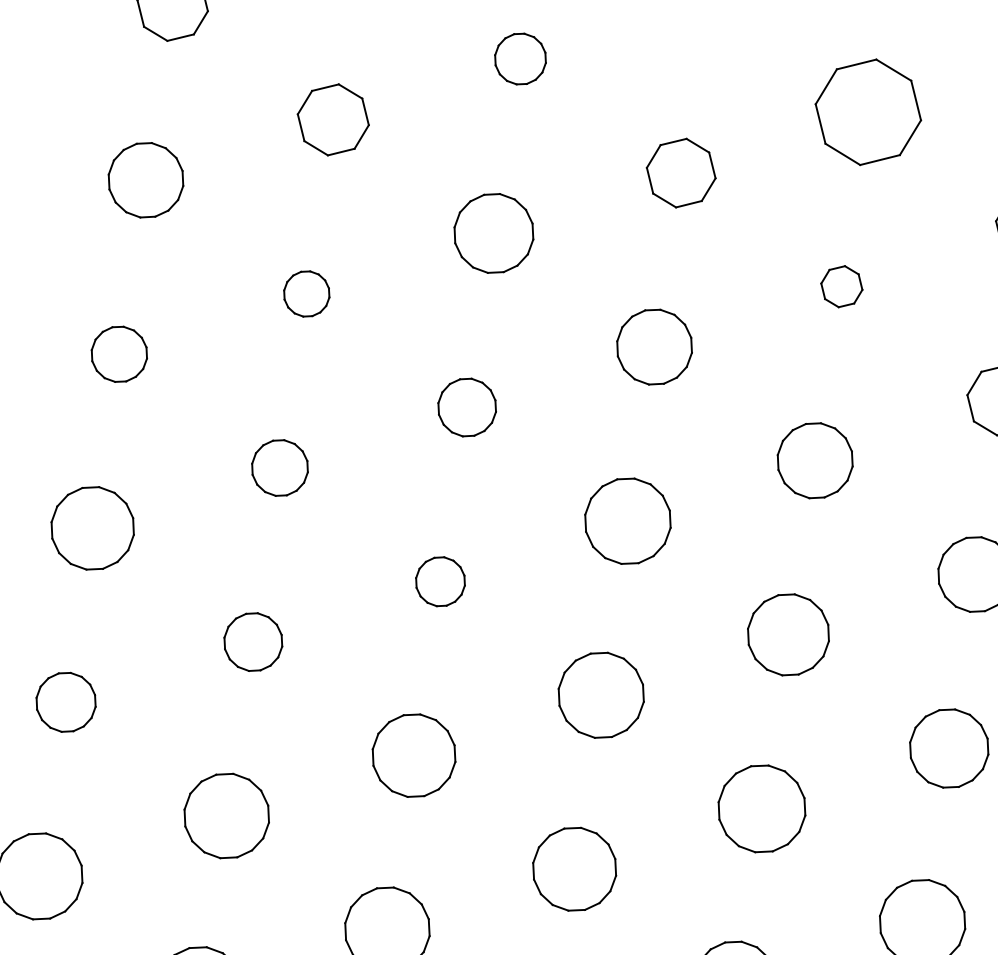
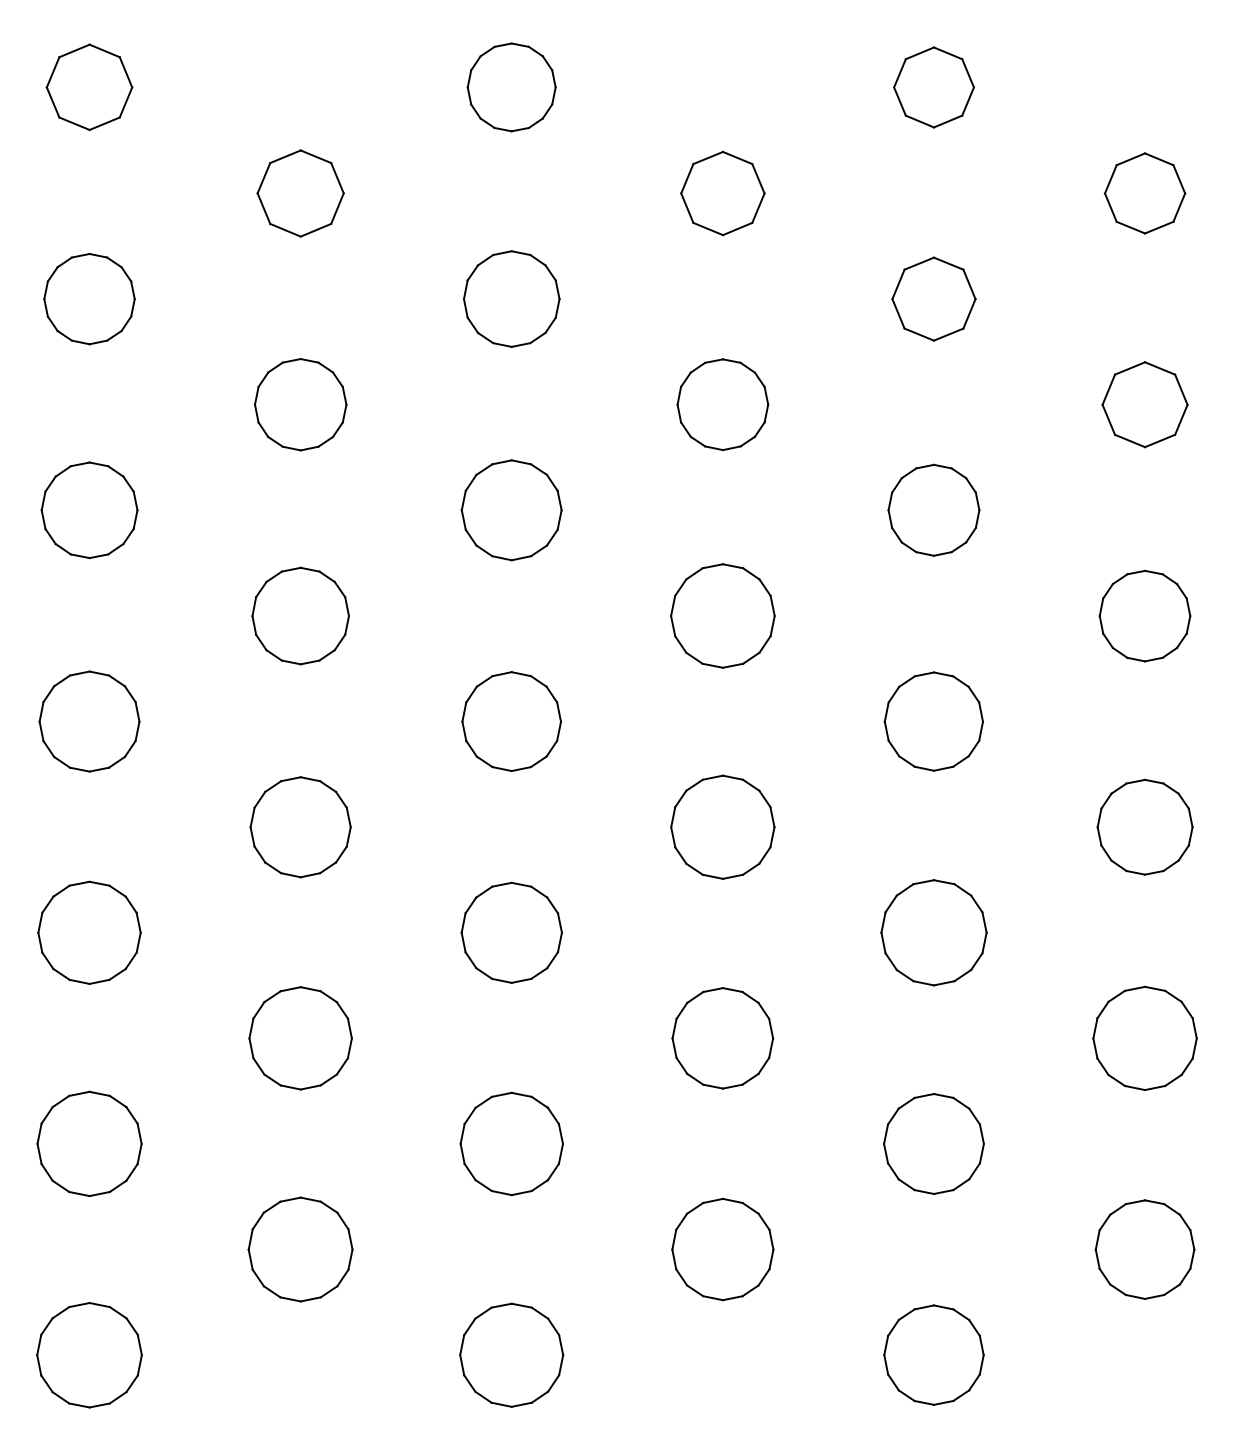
part: (520, 59) -> (511, 87), size x1.43
part: (868, 112) -> (934, 87), size x0.62
part: (841, 286) -> (933, 298), size x1.67
part: (306, 293) -> (300, 404), size x1.67
part: (119, 354) -> (89, 510), size x1.43
part: (467, 407) -> (511, 510), size x1.43
part: (279, 467) -> (300, 615), size x1.43
part: (440, 581) -> (511, 721), size x1.67
part: (253, 642) -> (300, 827), size x1.43
part: (66, 702) -> (89, 932), size x1.43

